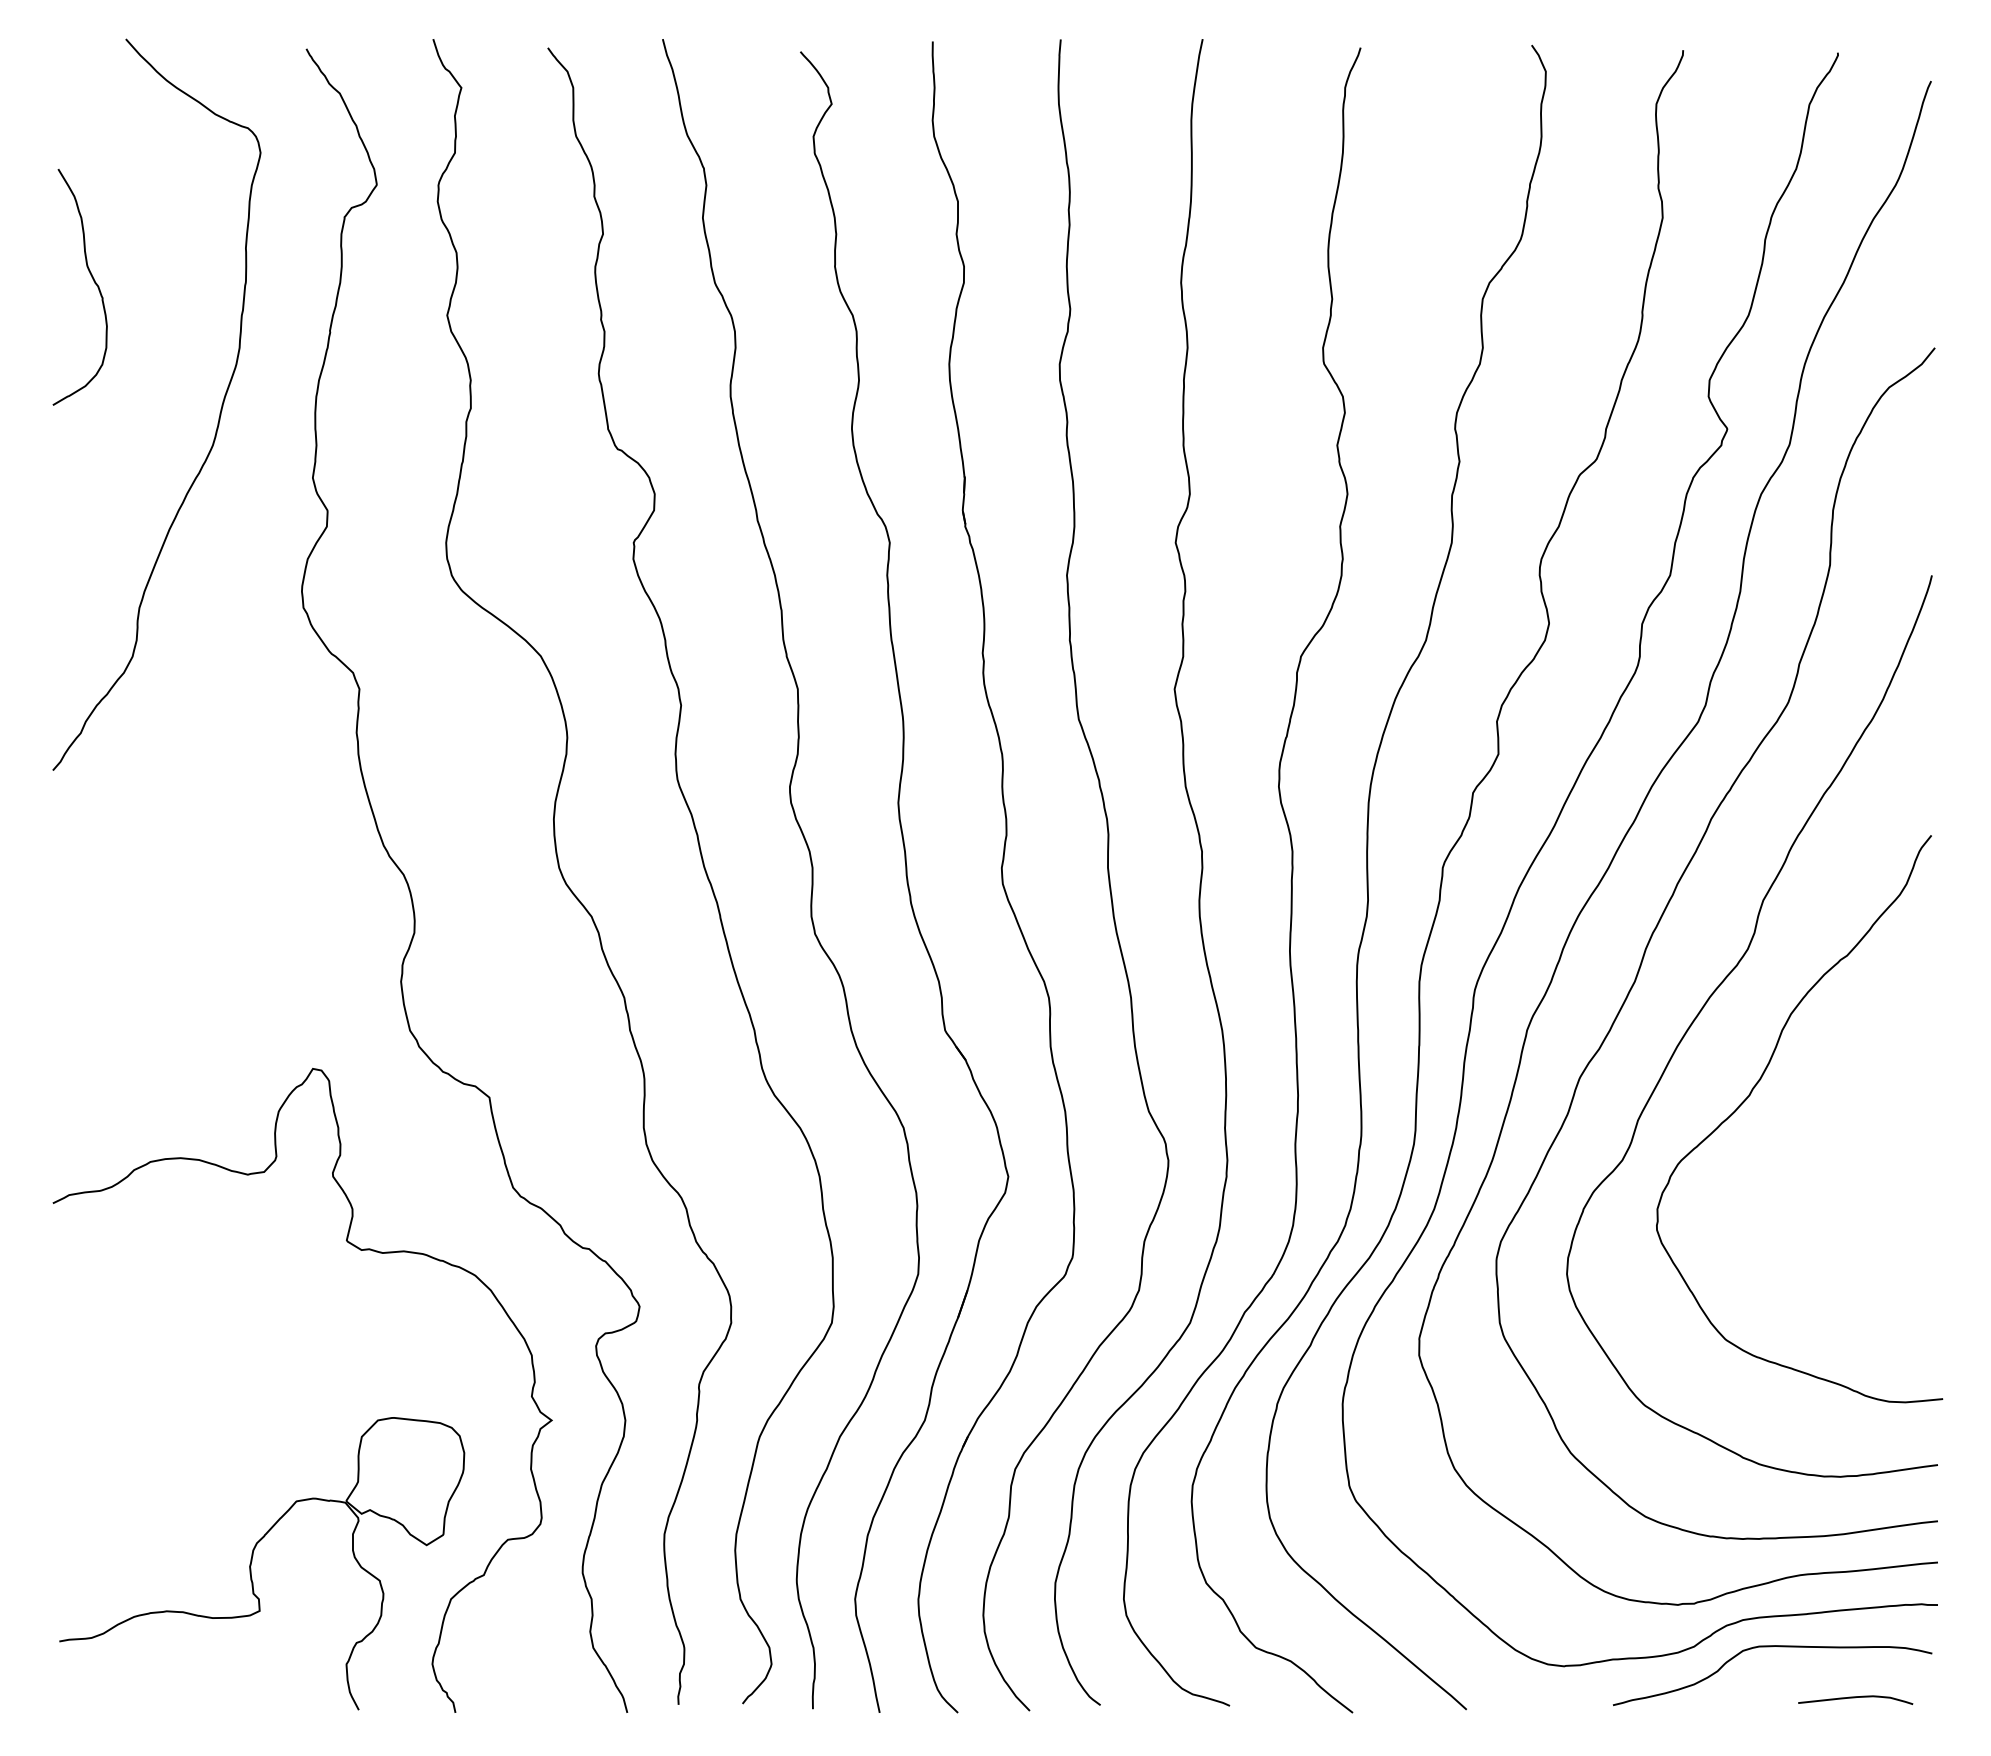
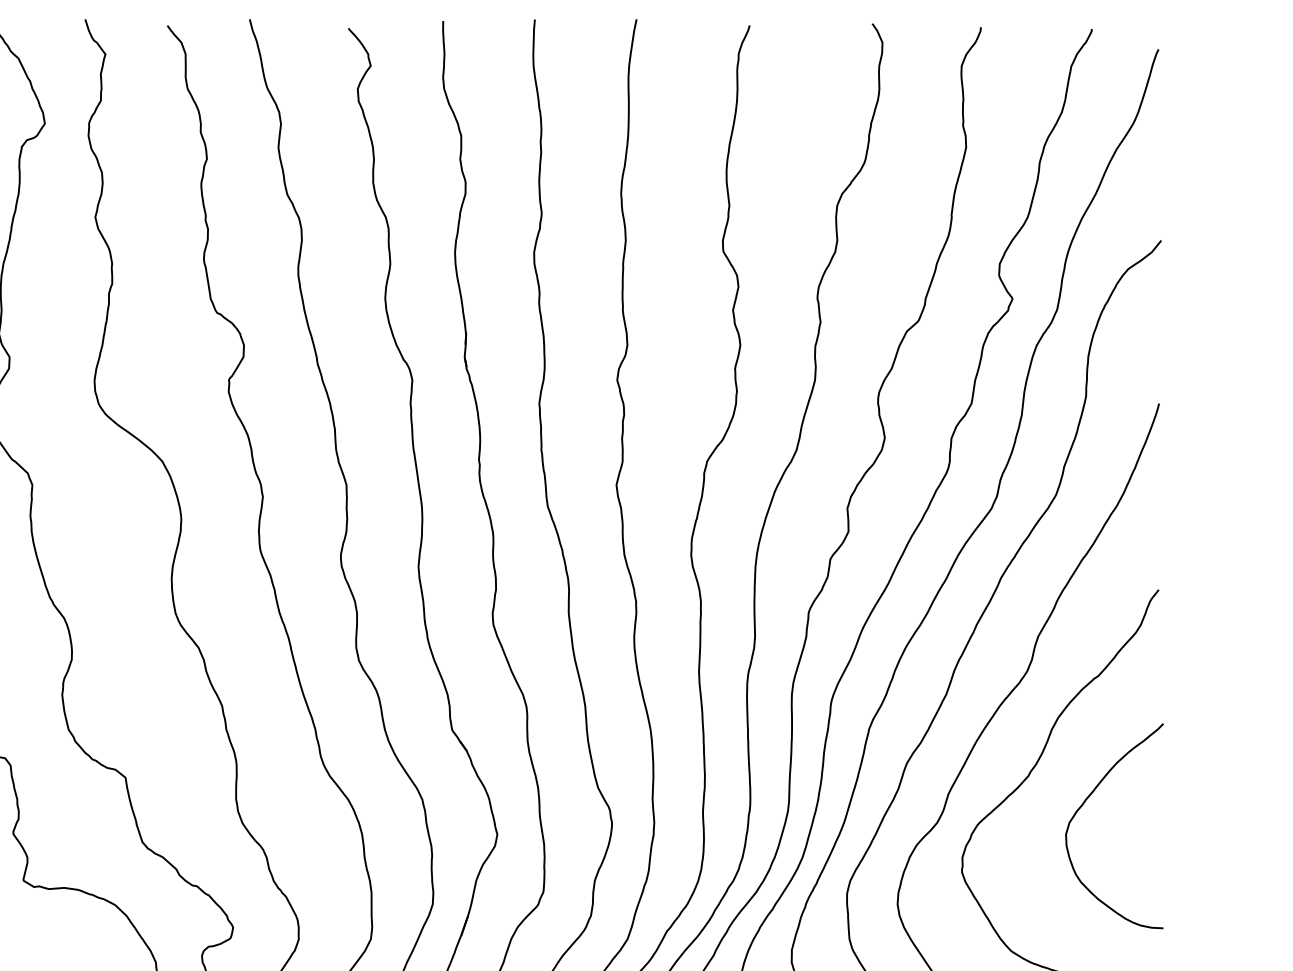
curve: (1828, 1132) -> (1084, 802), added

